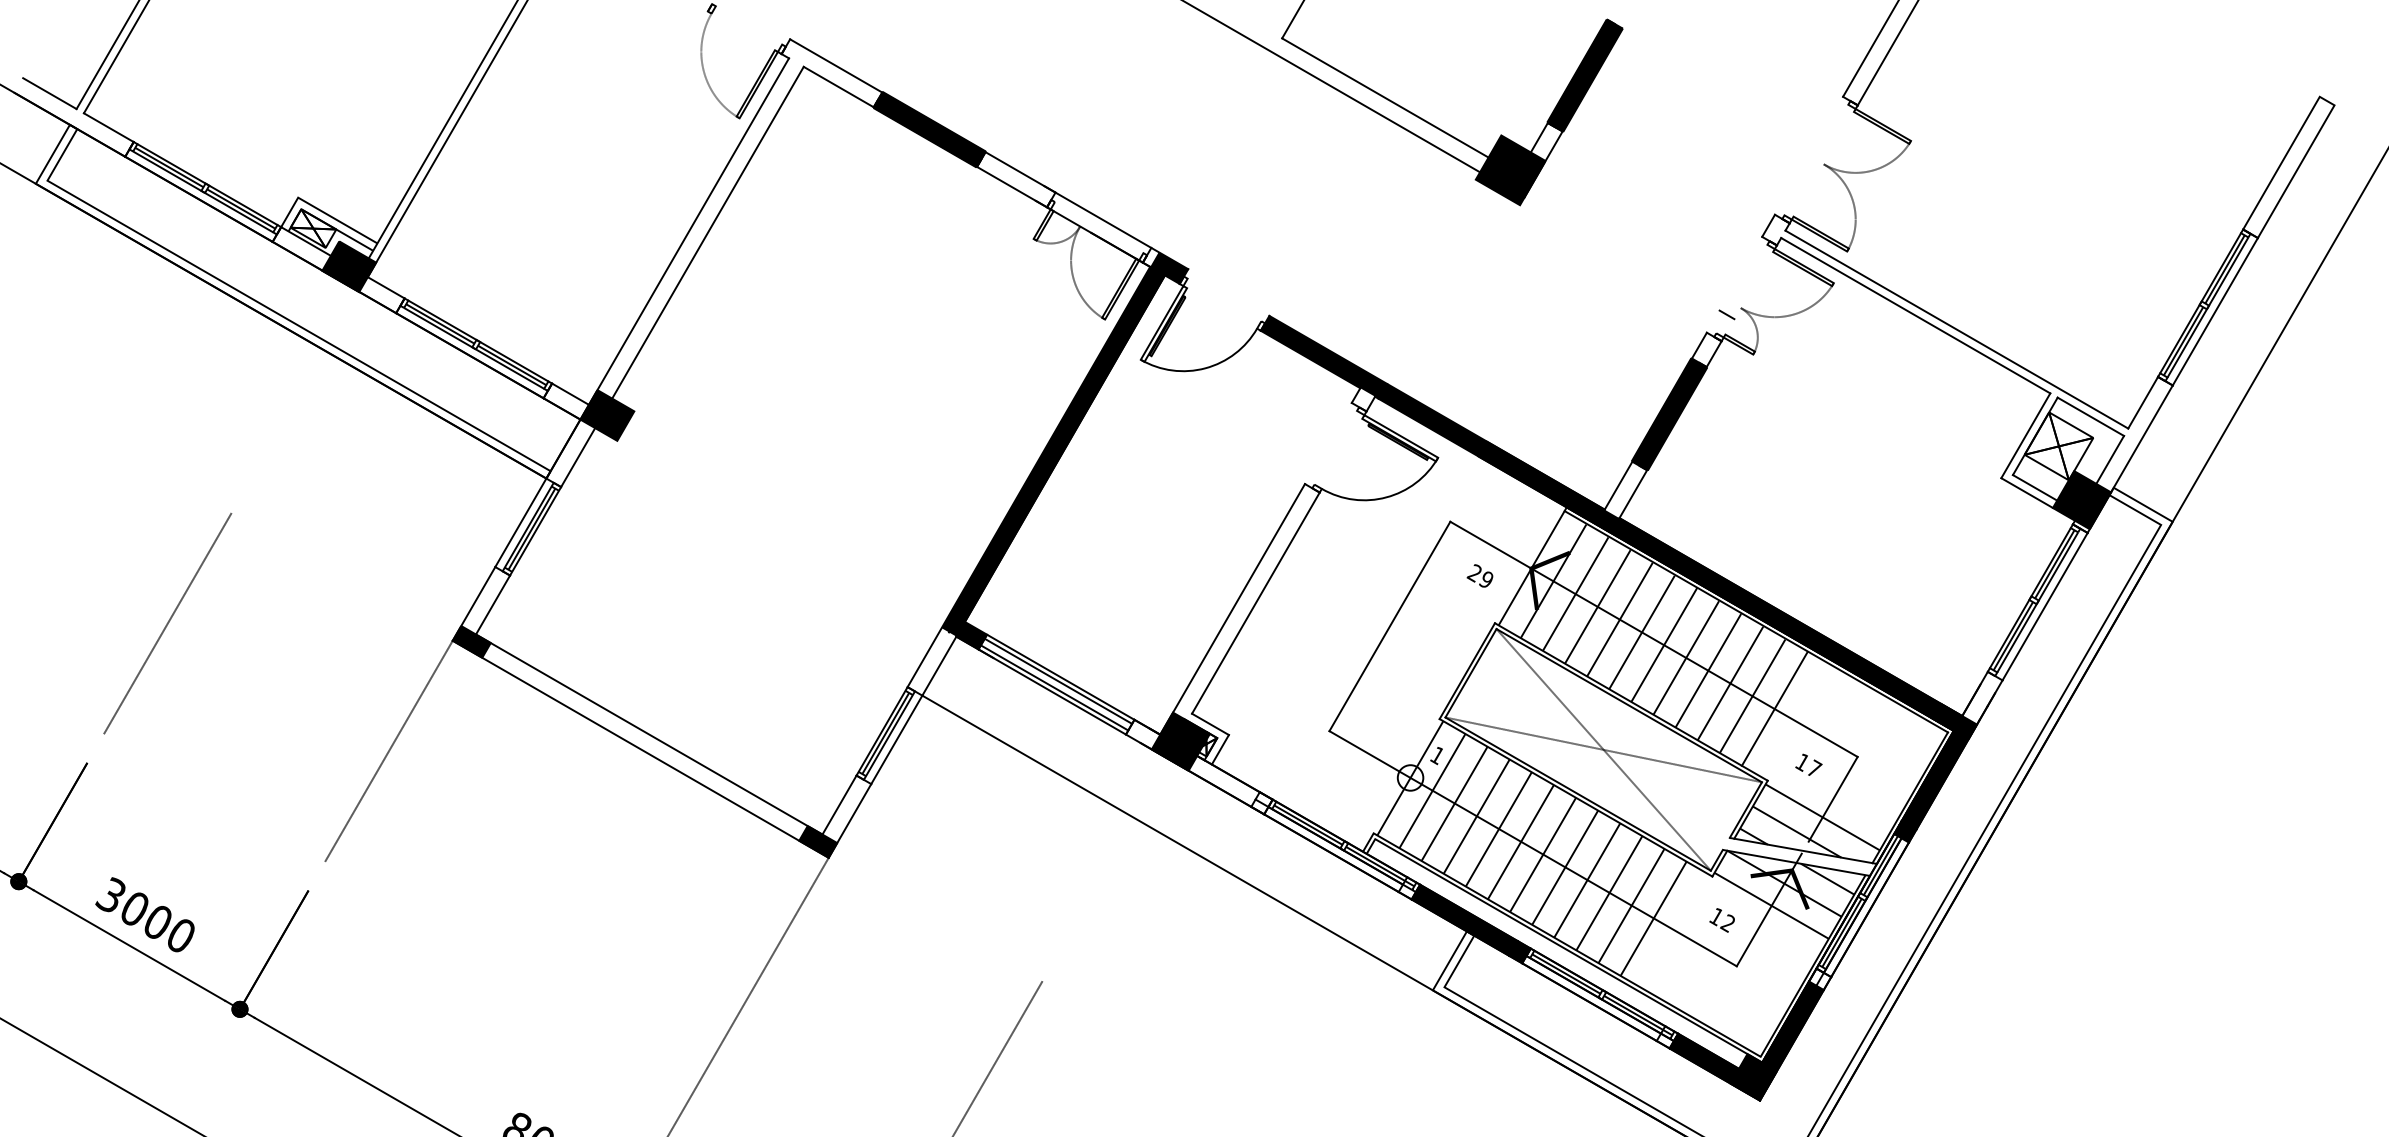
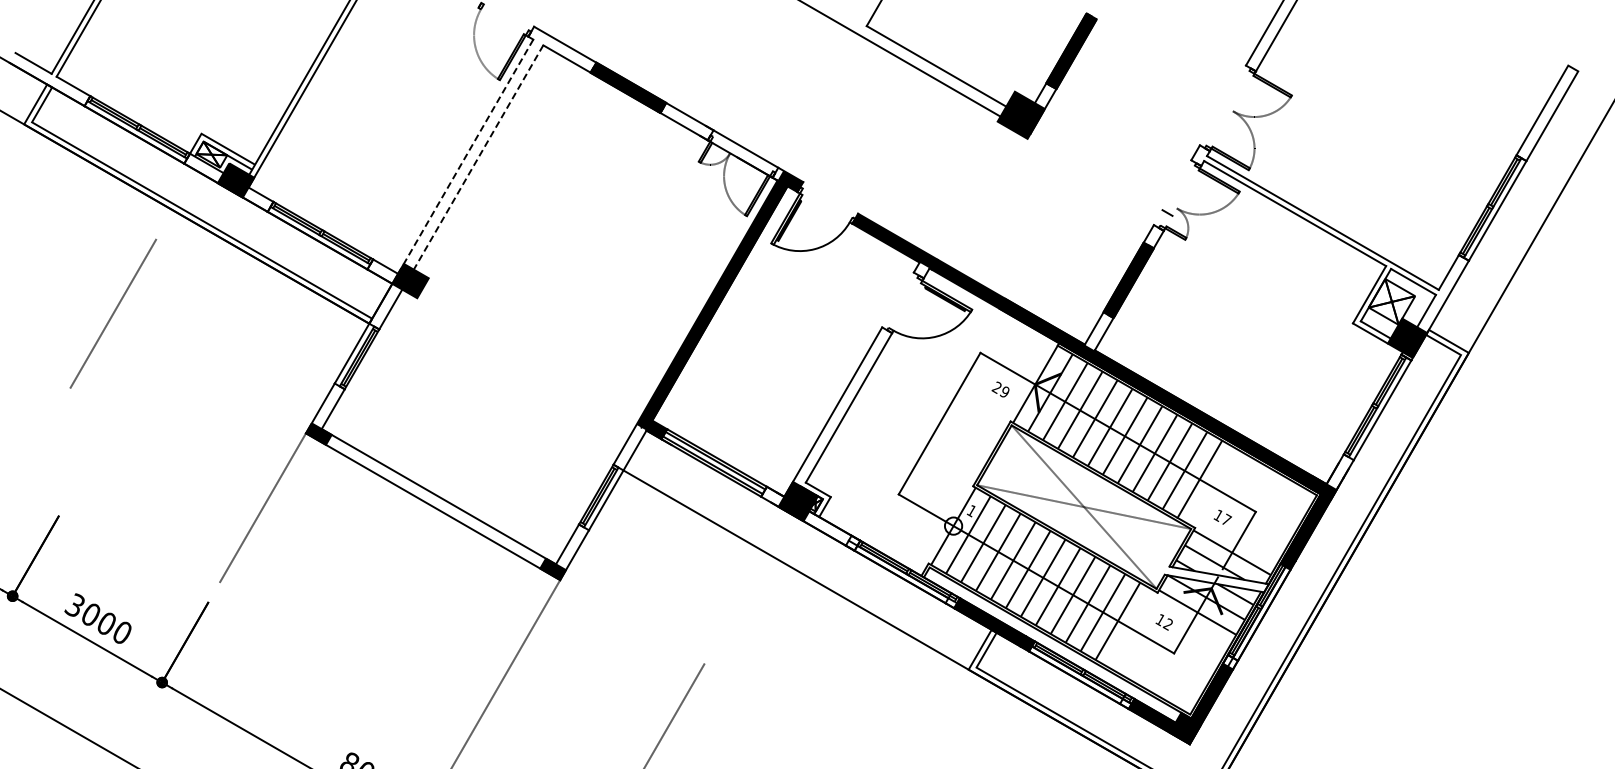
line: (688, 232) -> (465, 157), solid -> dashed
line: (707, 232) -> (478, 157), solid -> dashed
line: (166, 623) -> (112, 313), moved

